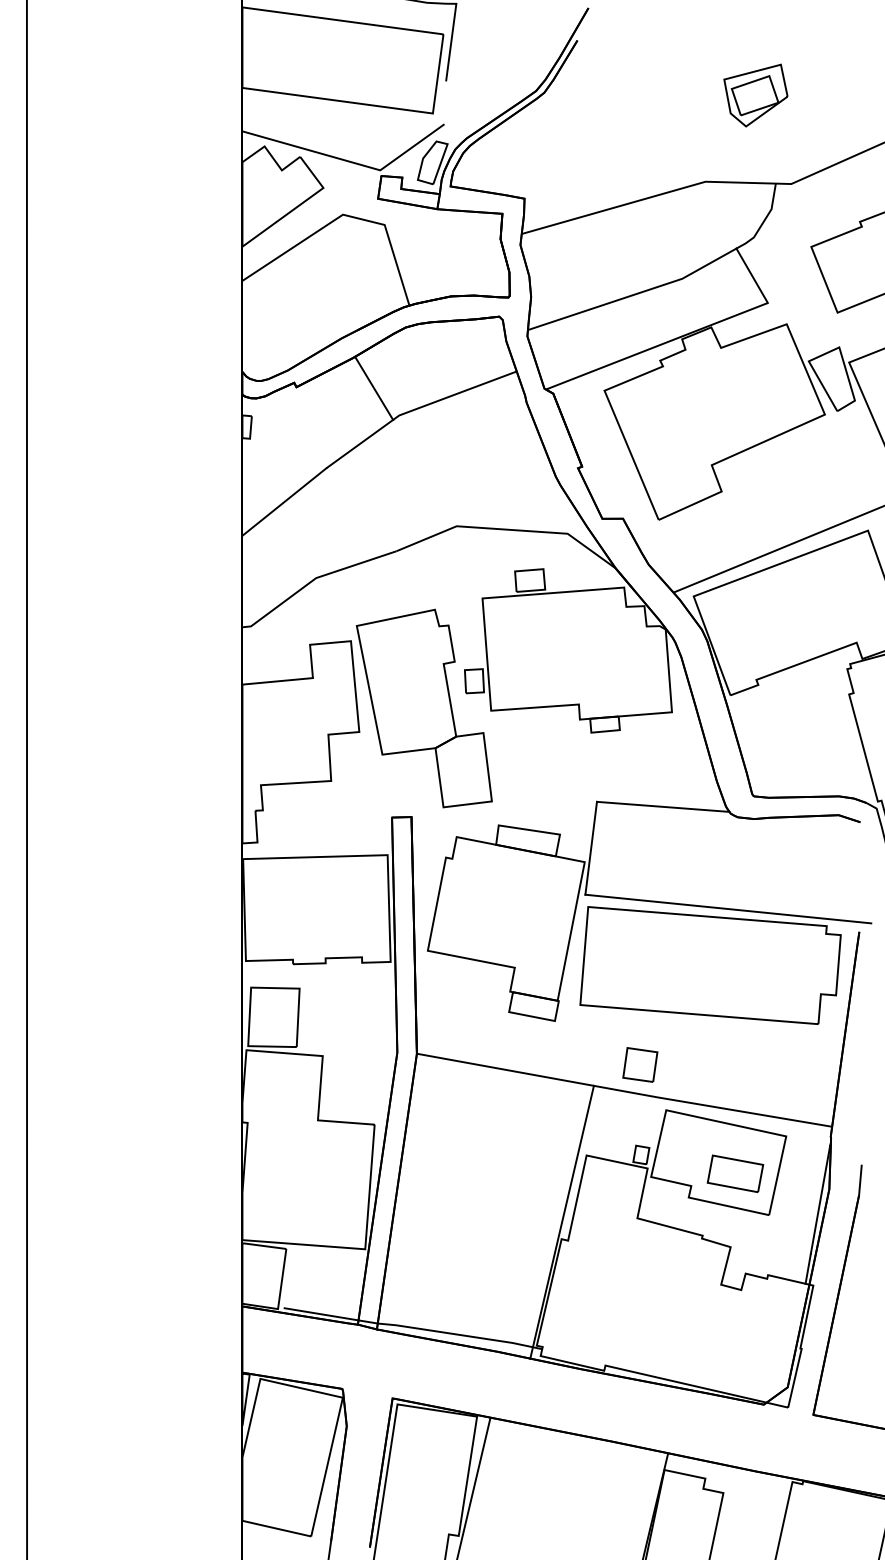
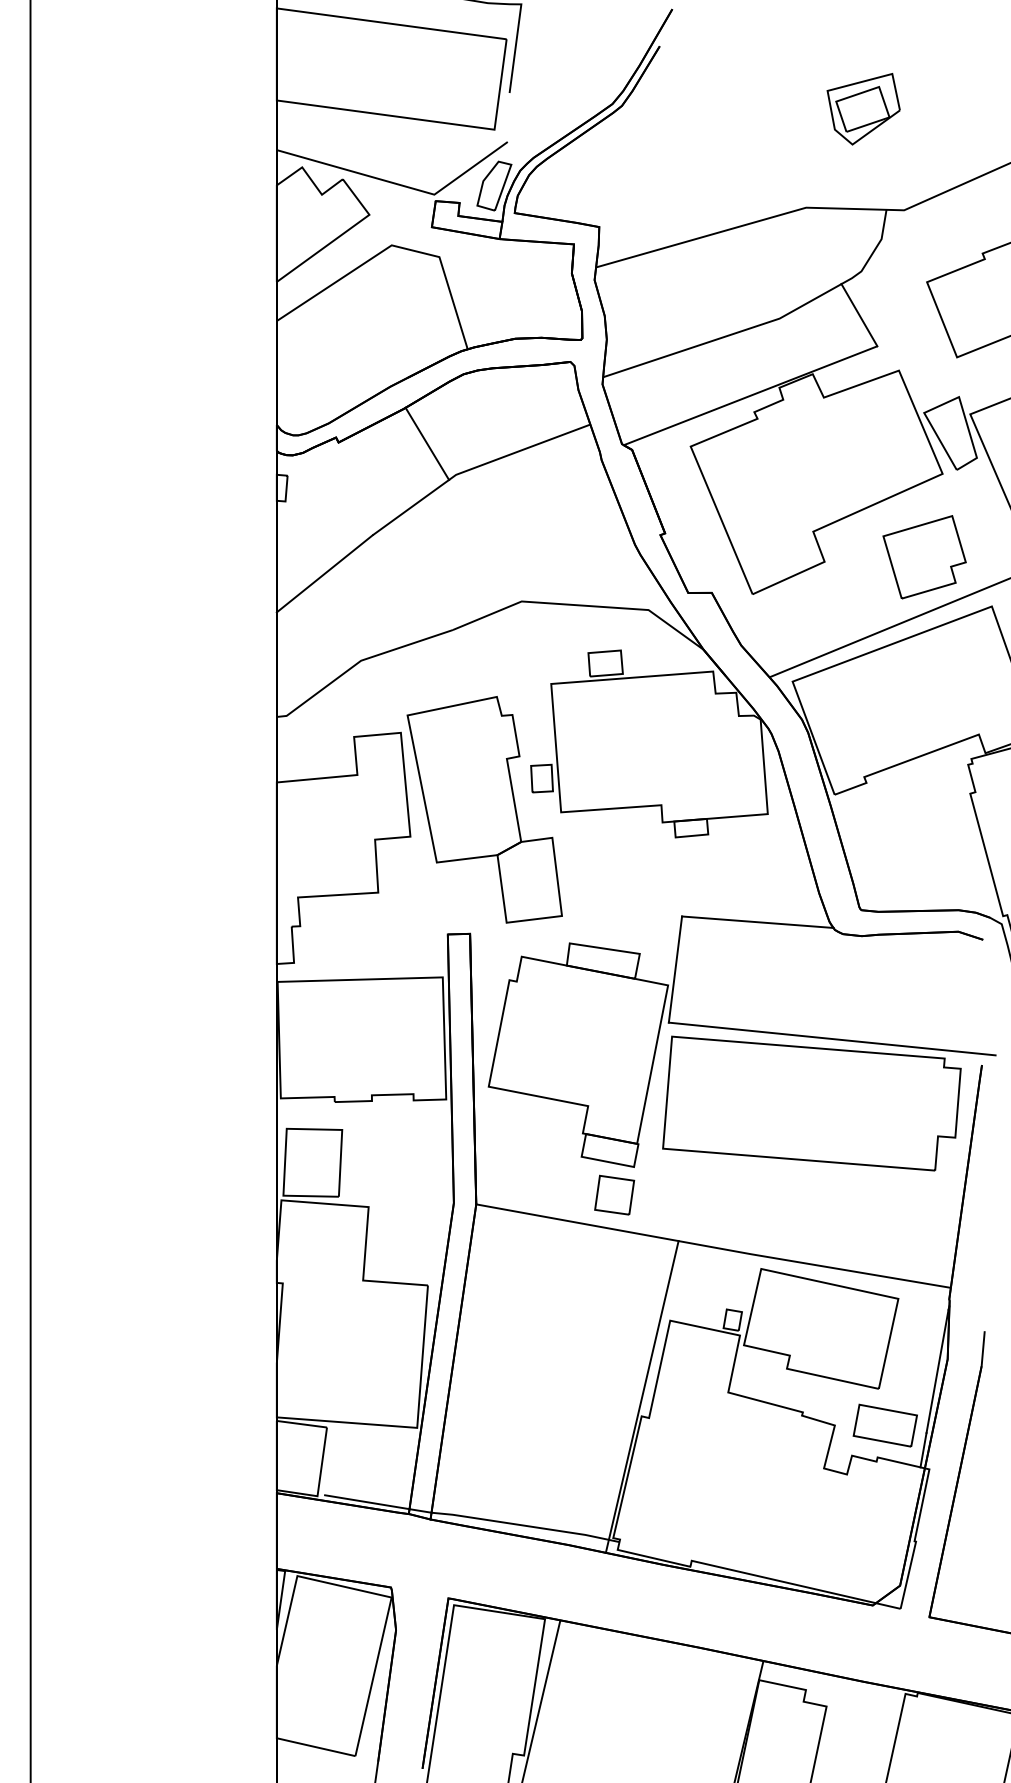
part: (809, 487) -> (924, 557), added
part: (640, 1064) -> (614, 1194), moved
part: (734, 1173) -> (884, 1425), moved

